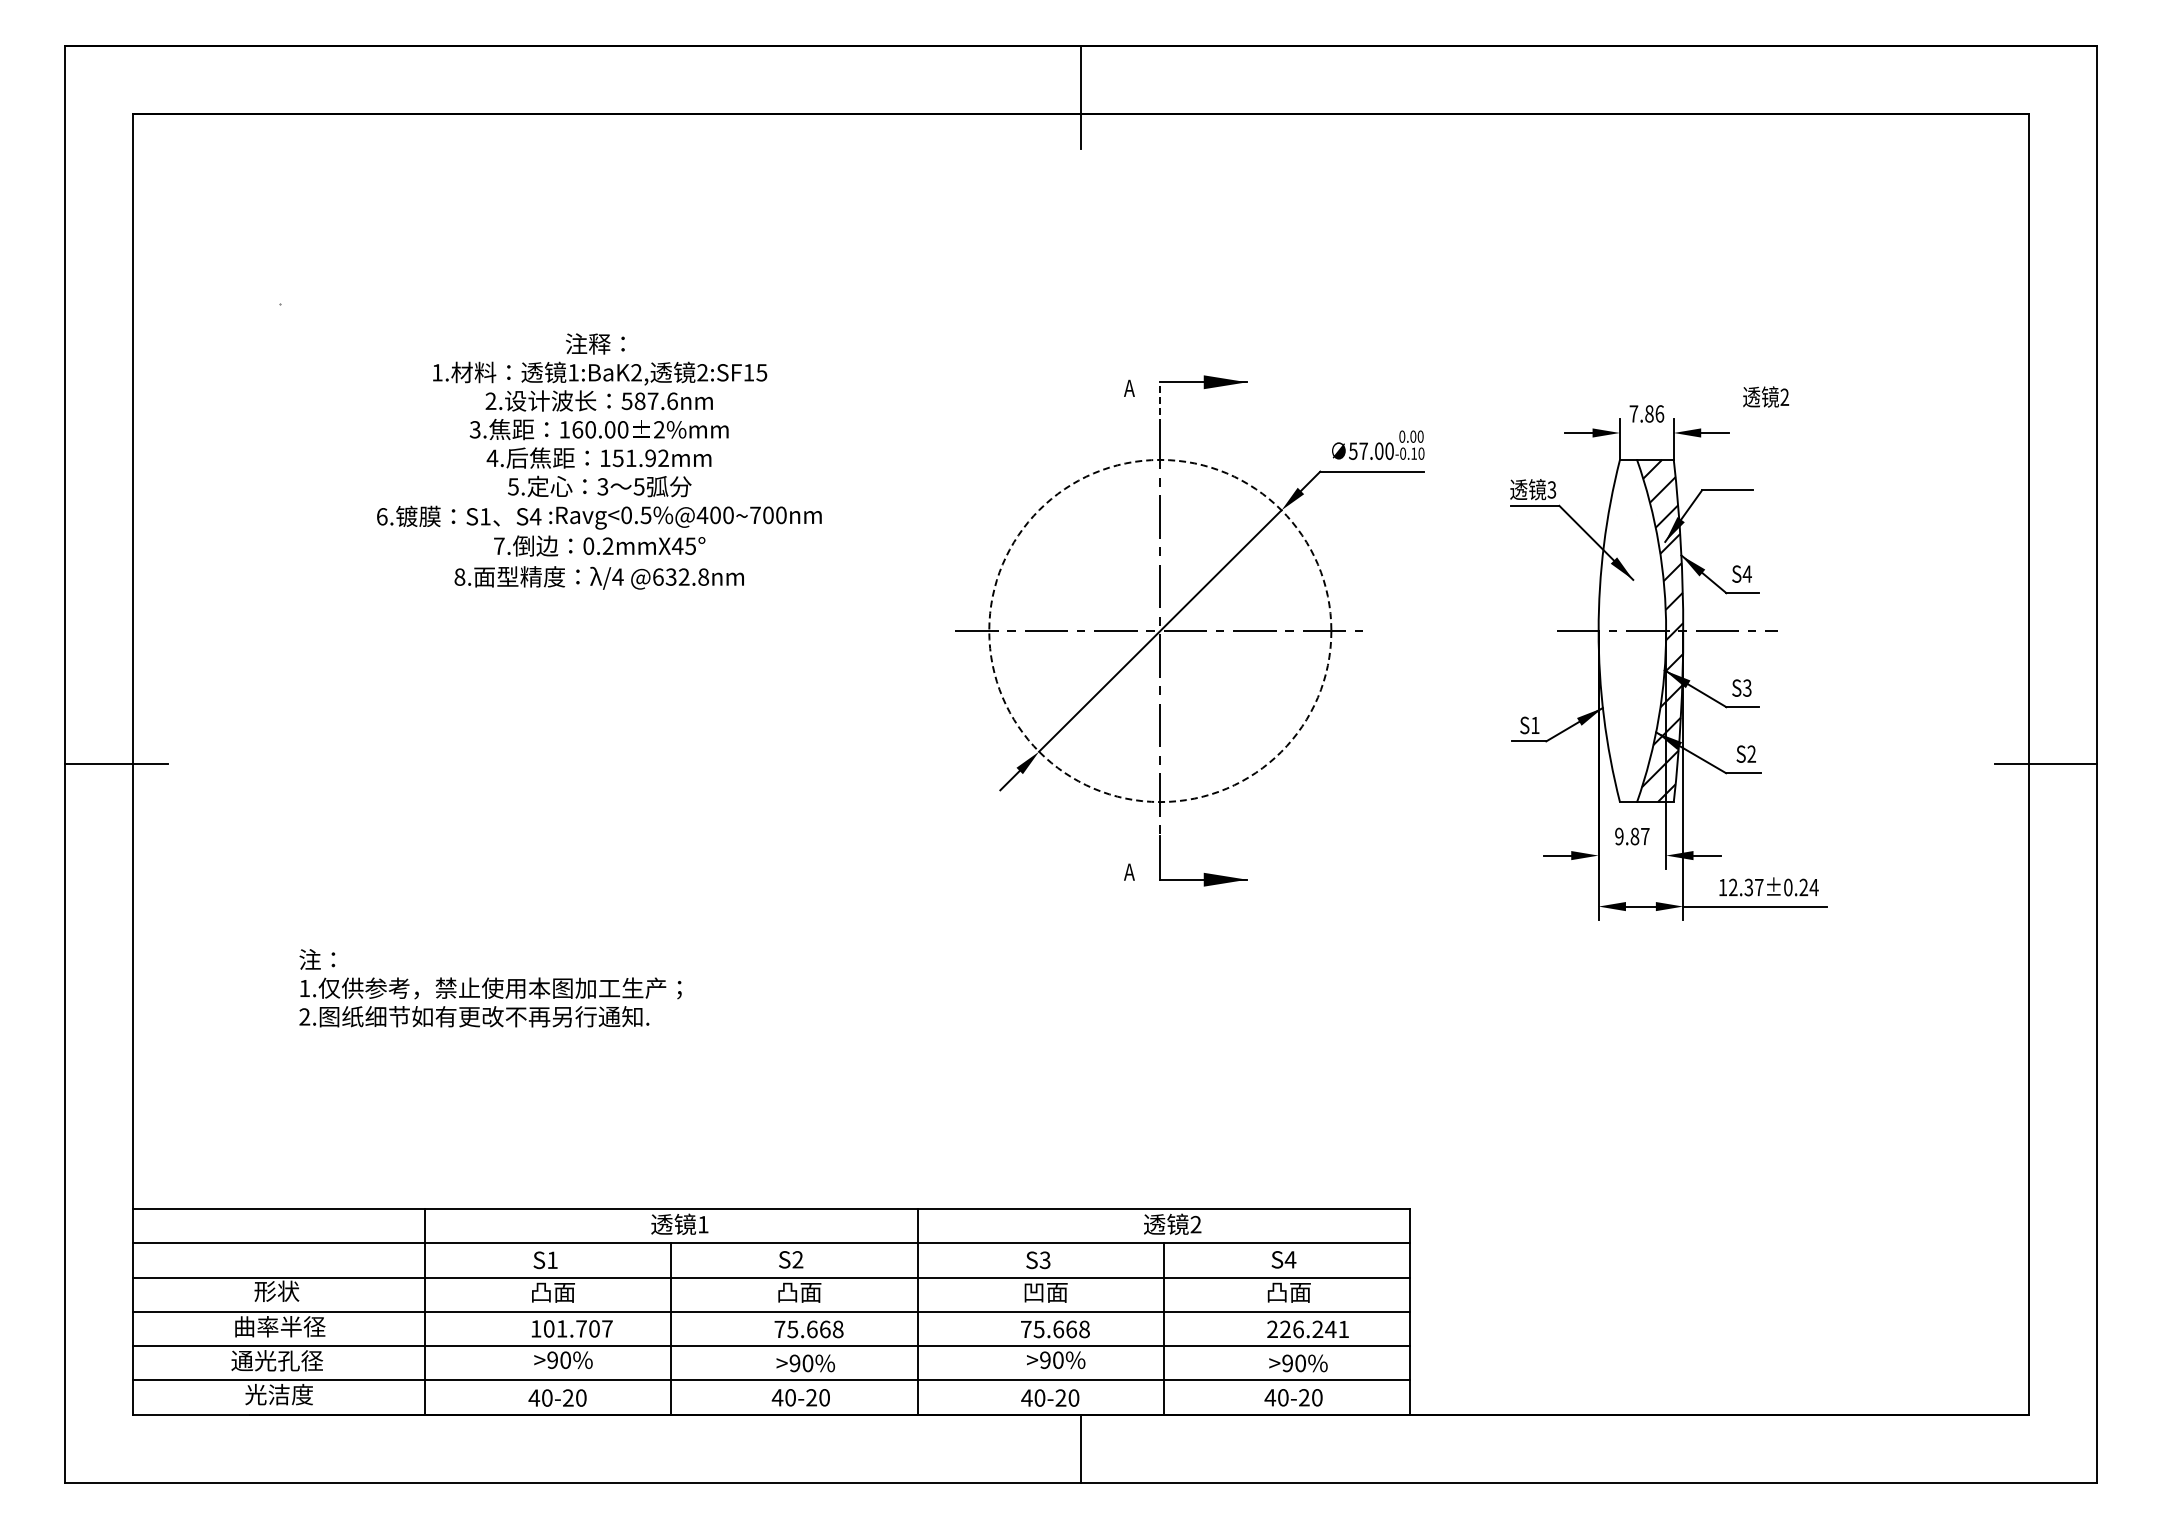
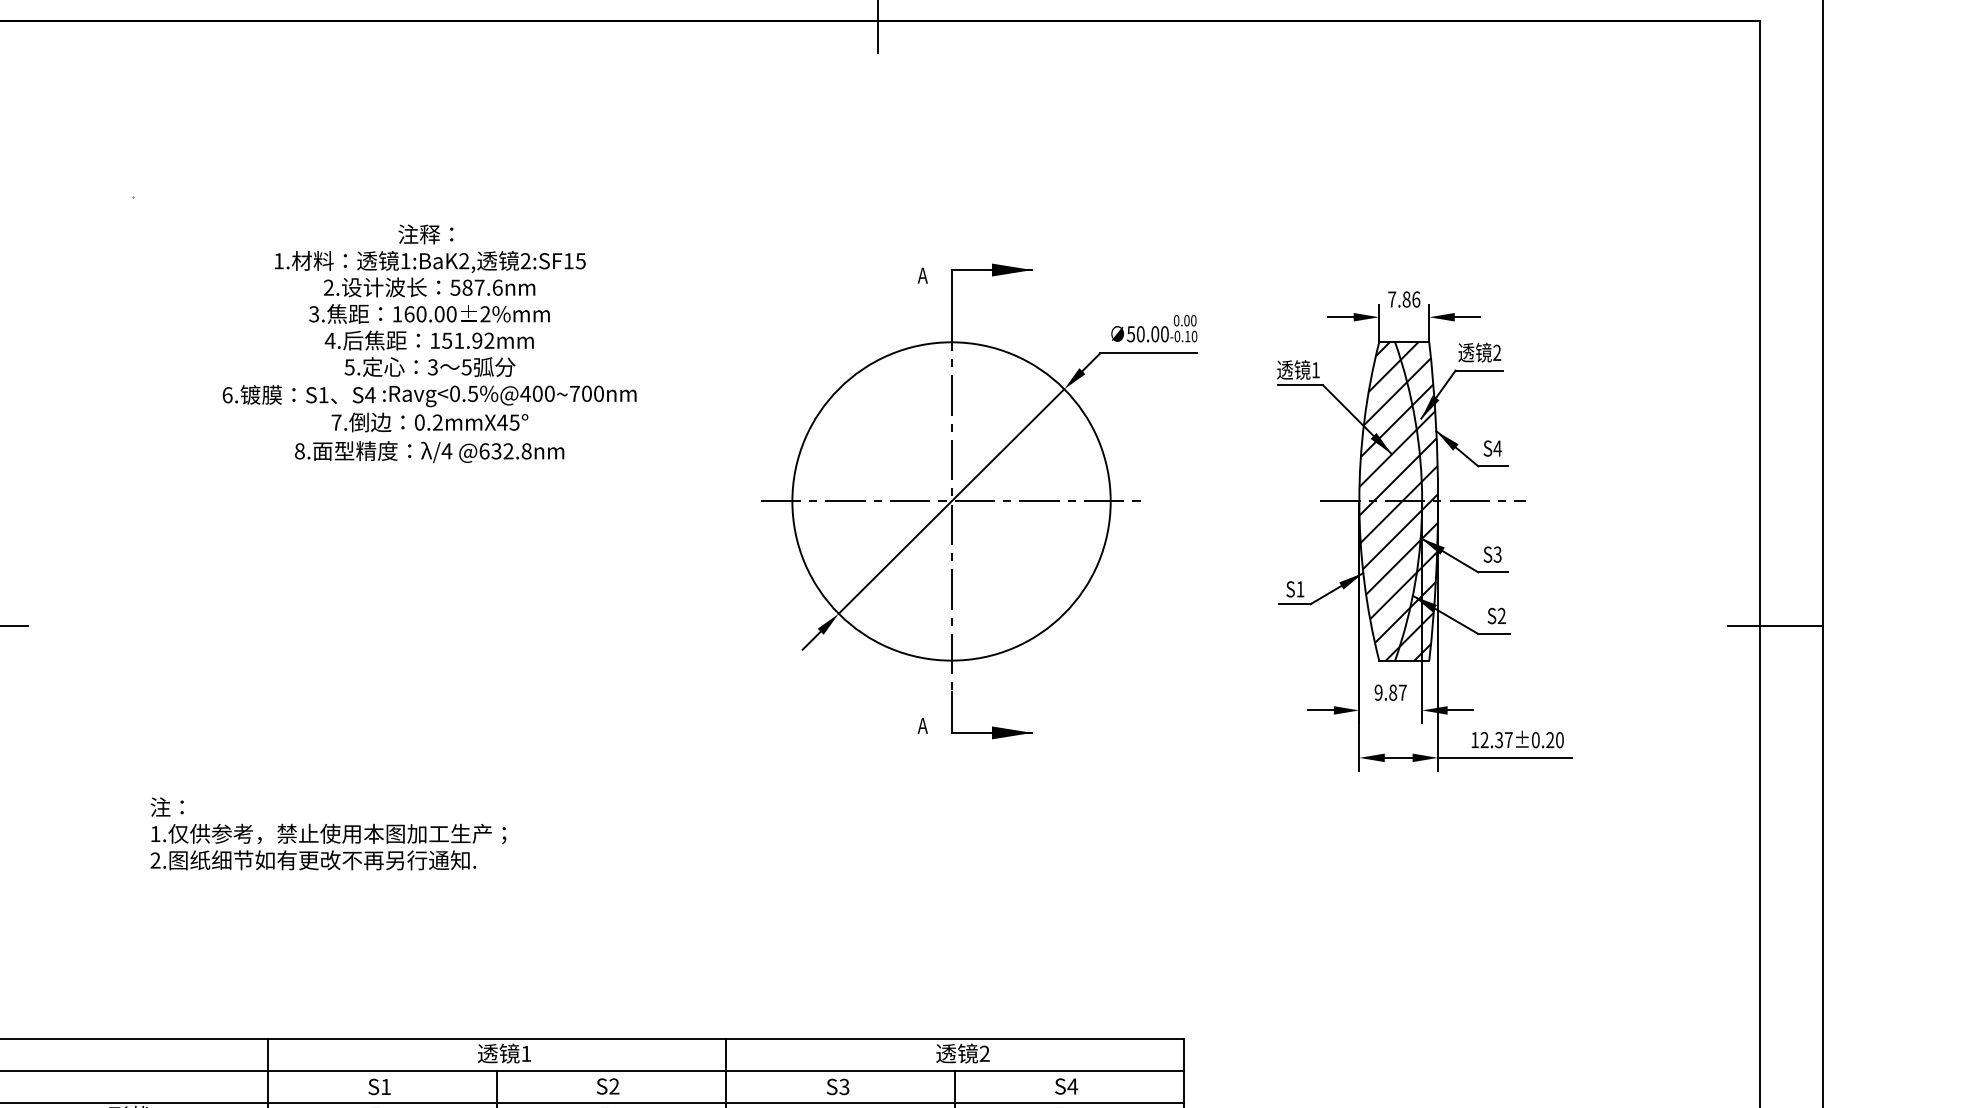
text: (1766, 396) -> (1480, 352), moved
line: (1160, 404) -> (951, 290), dashed -> solid
text: (1363, 450) -> (1140, 333), 57.00 -> 50.00
text: (1551, 489) -> (1315, 369), 3 -> 1
circle: (1160, 630) -> (951, 501), dashed -> solid
hatch: (1632, 630) -> (1390, 501), added
text: (1813, 887) -> (1559, 740), 12.37±0.24 -> 12.37±0.20

